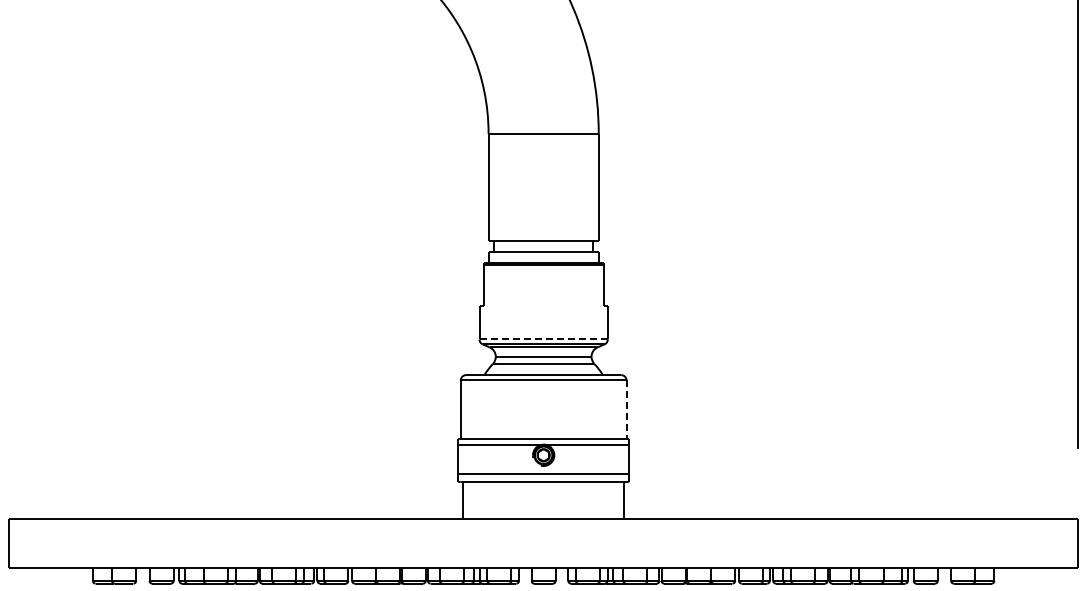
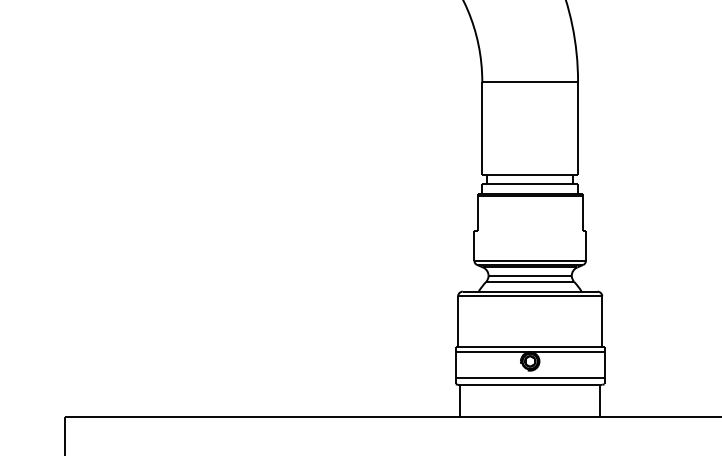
line: (543, 339) -> (530, 260), dashed -> solid
line: (626, 410) -> (602, 322), dashed -> solid

